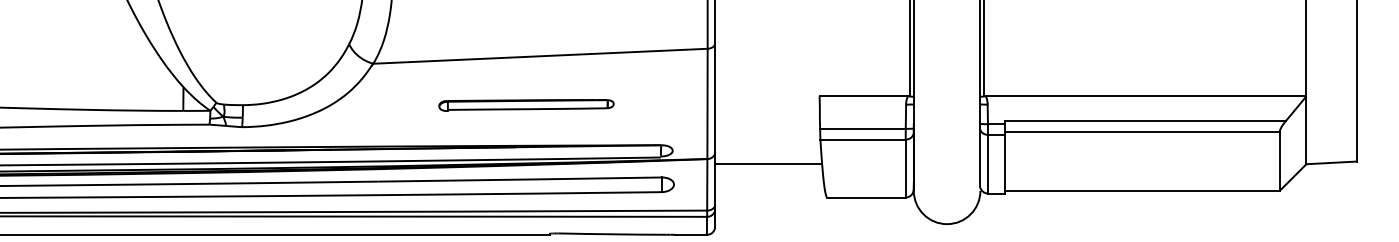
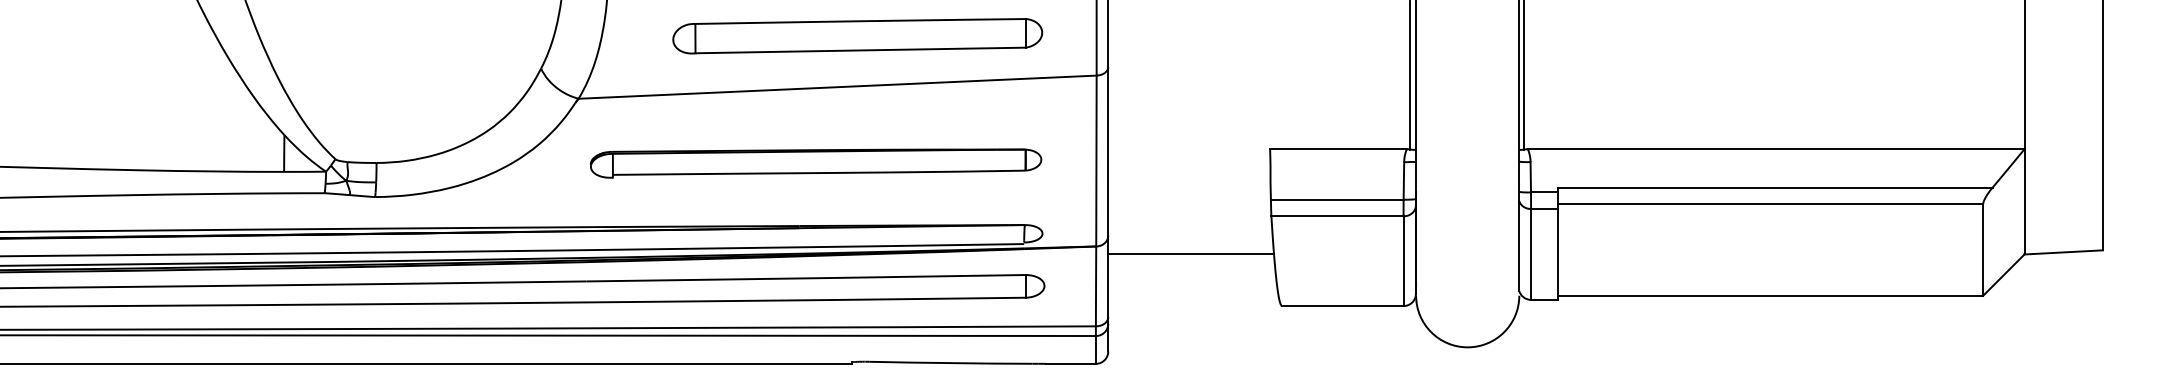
part: (553, 23) -> (857, 36), added
part: (526, 105) -> (815, 163), size x1.67

